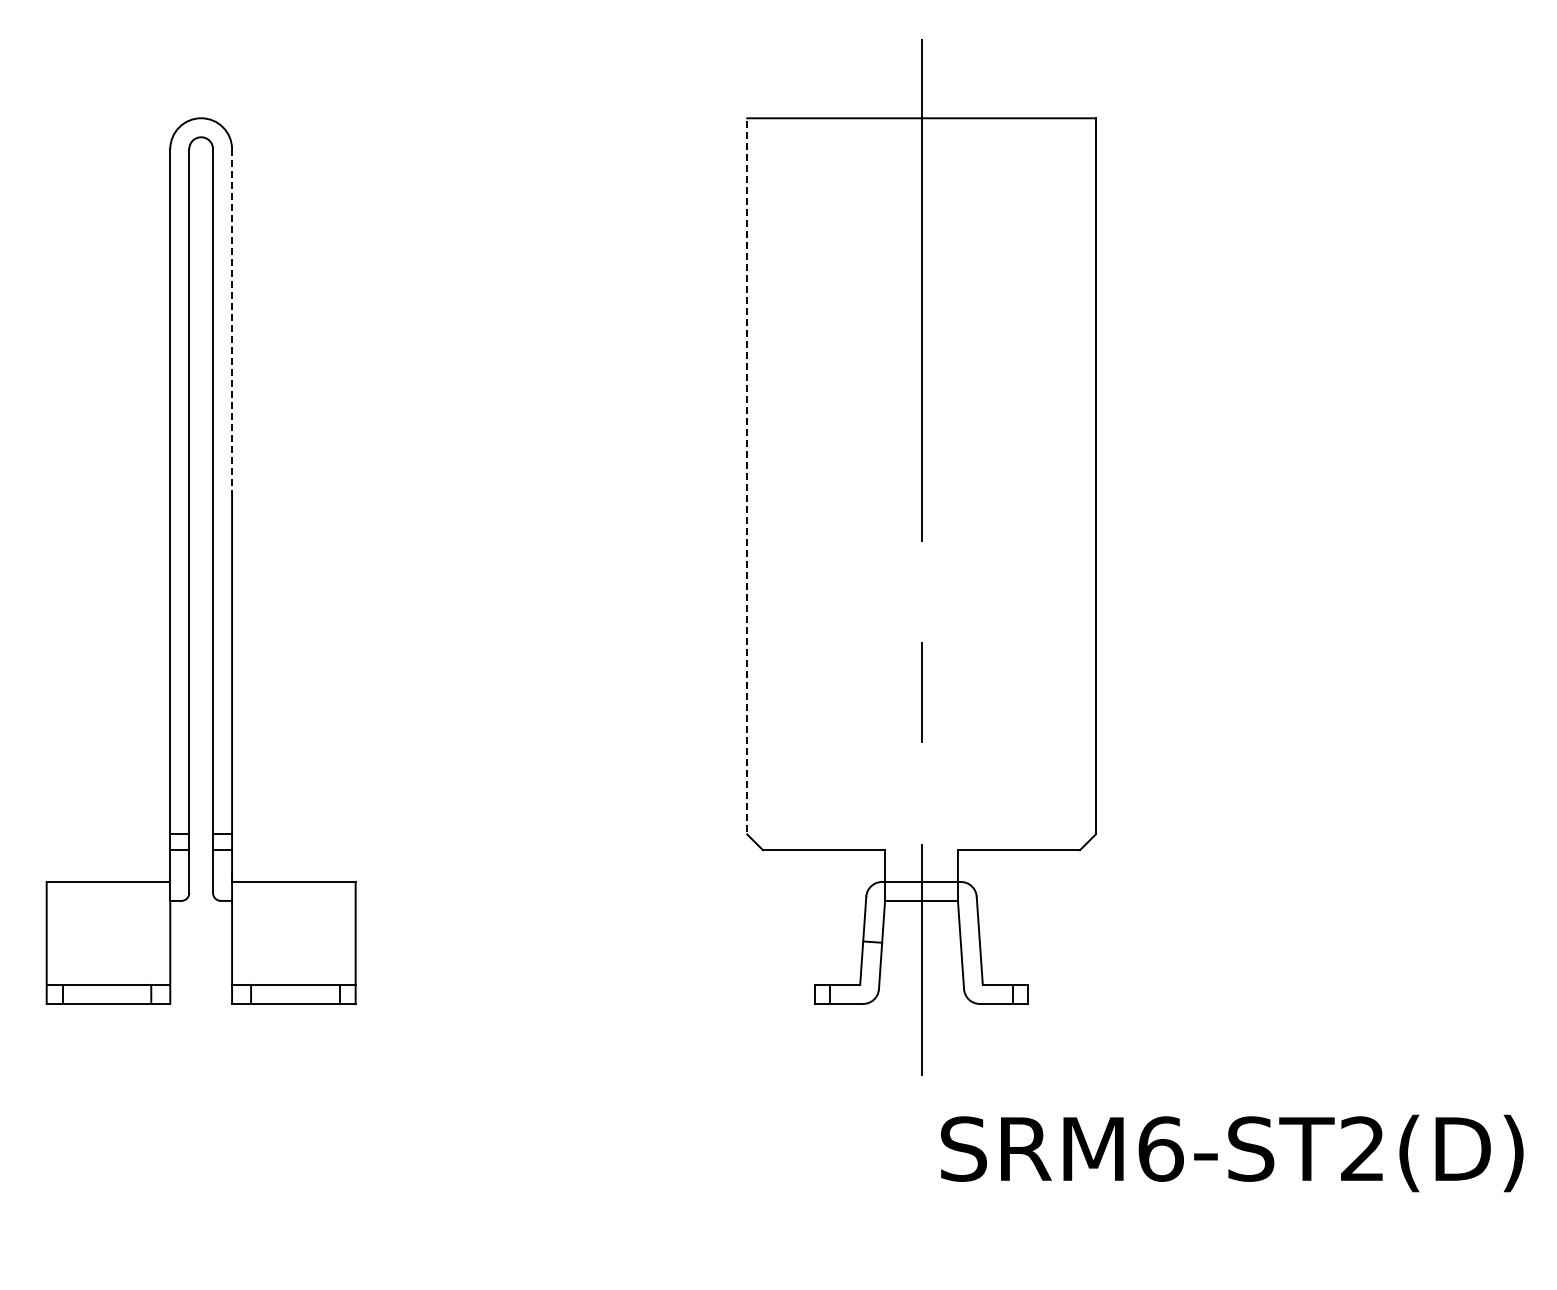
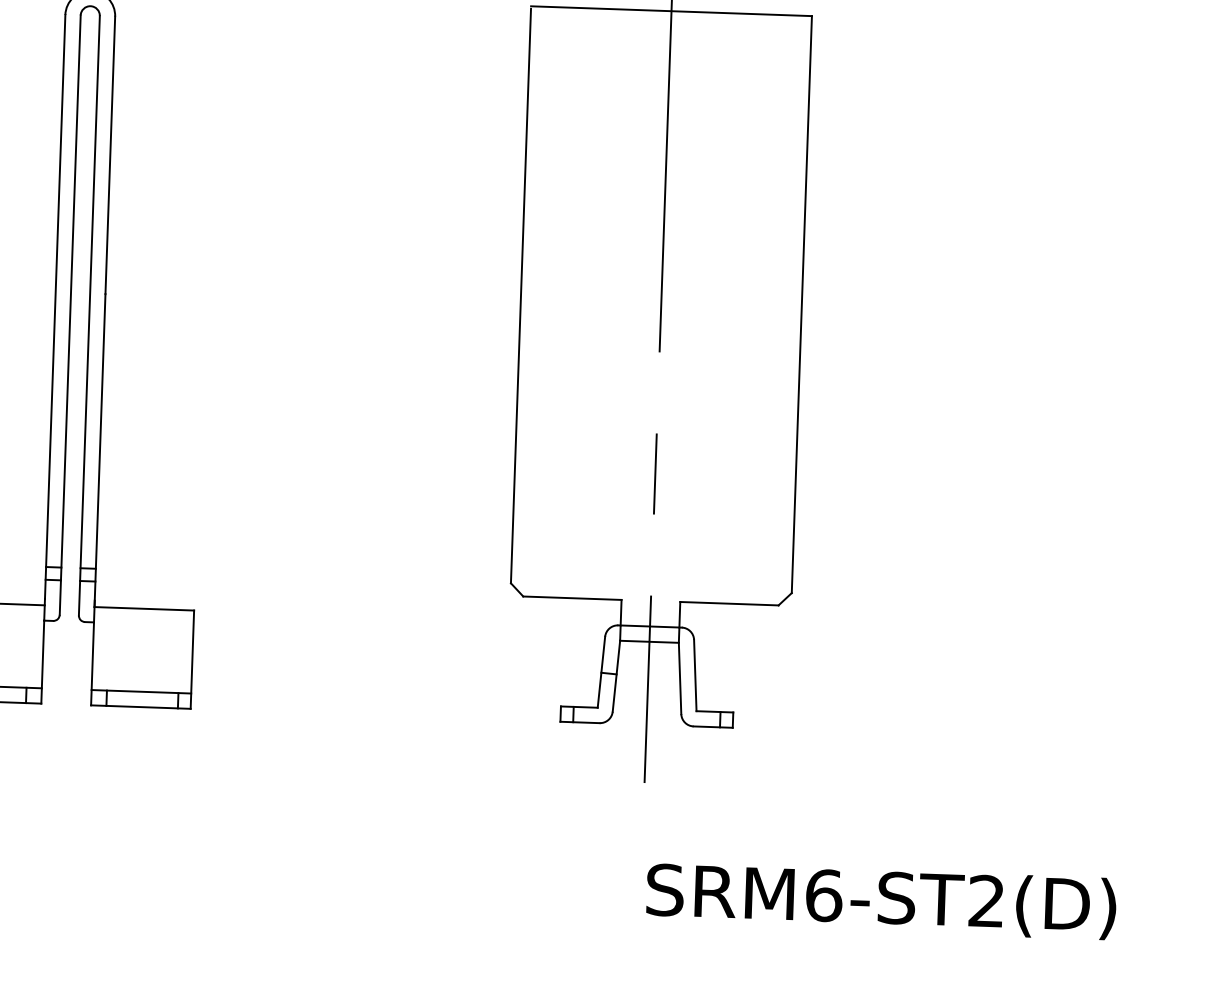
line: (232, 321) -> (110, 155), dashed -> solid
line: (747, 478) -> (521, 296), dashed -> solid
text: (1232, 1153) -> (881, 901), moved

